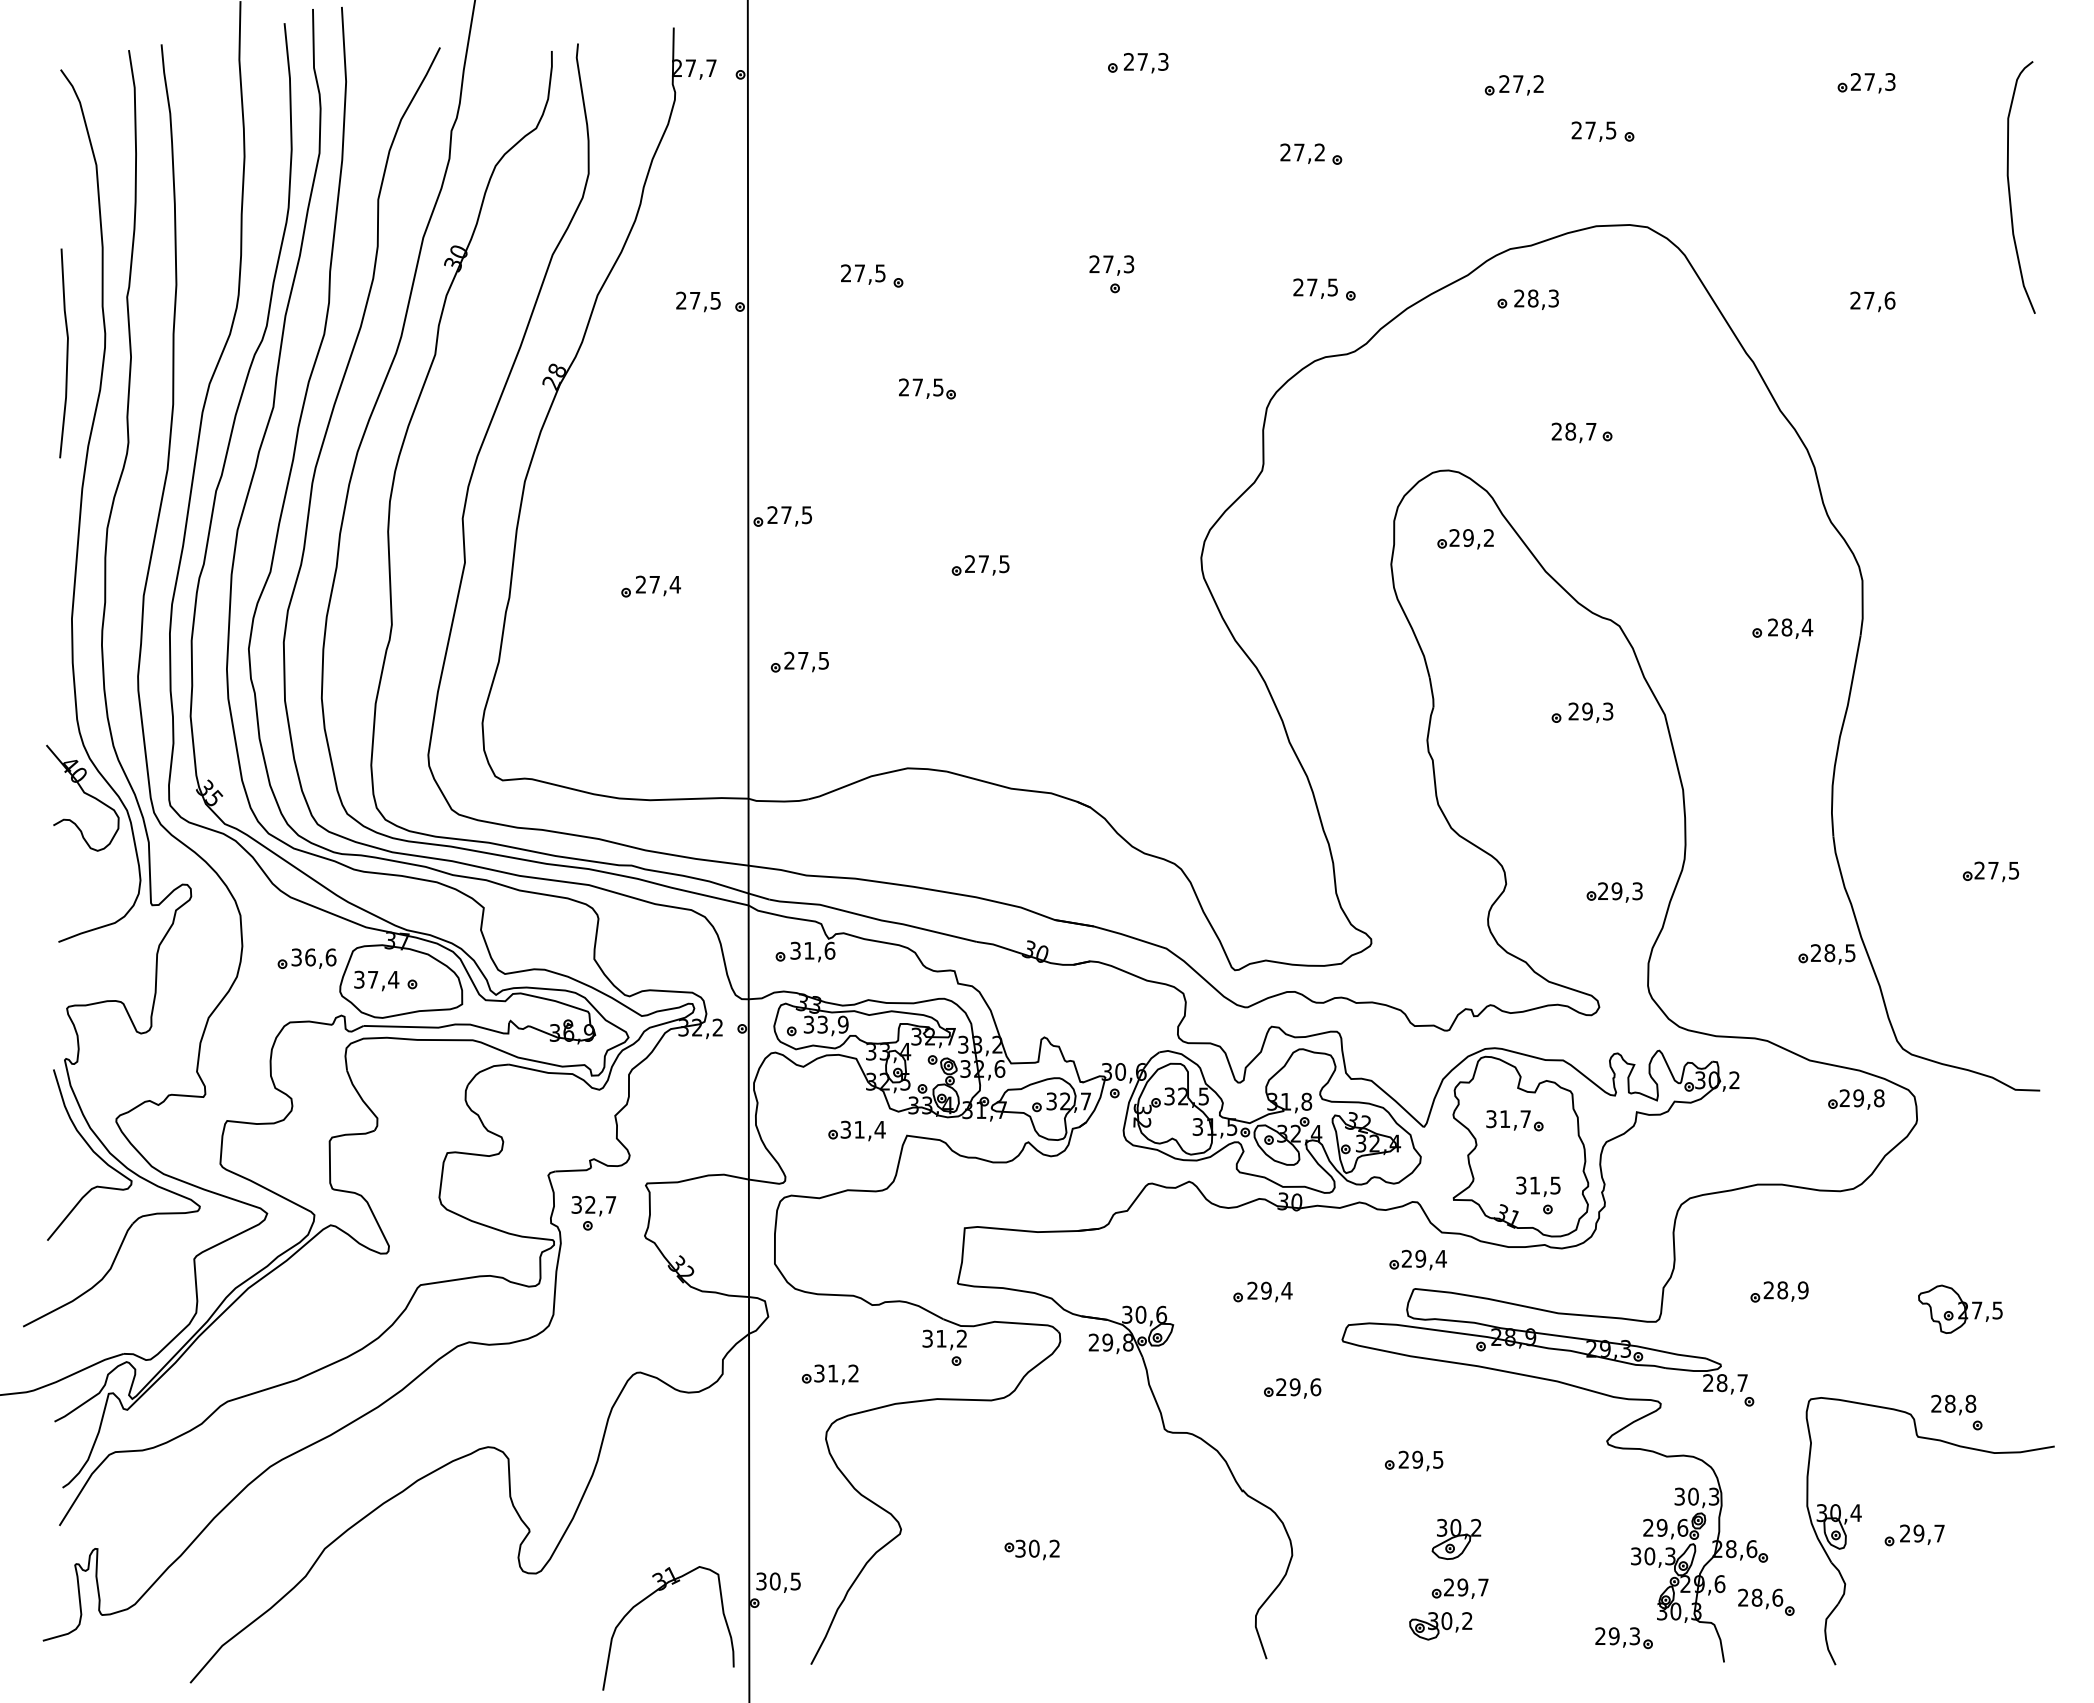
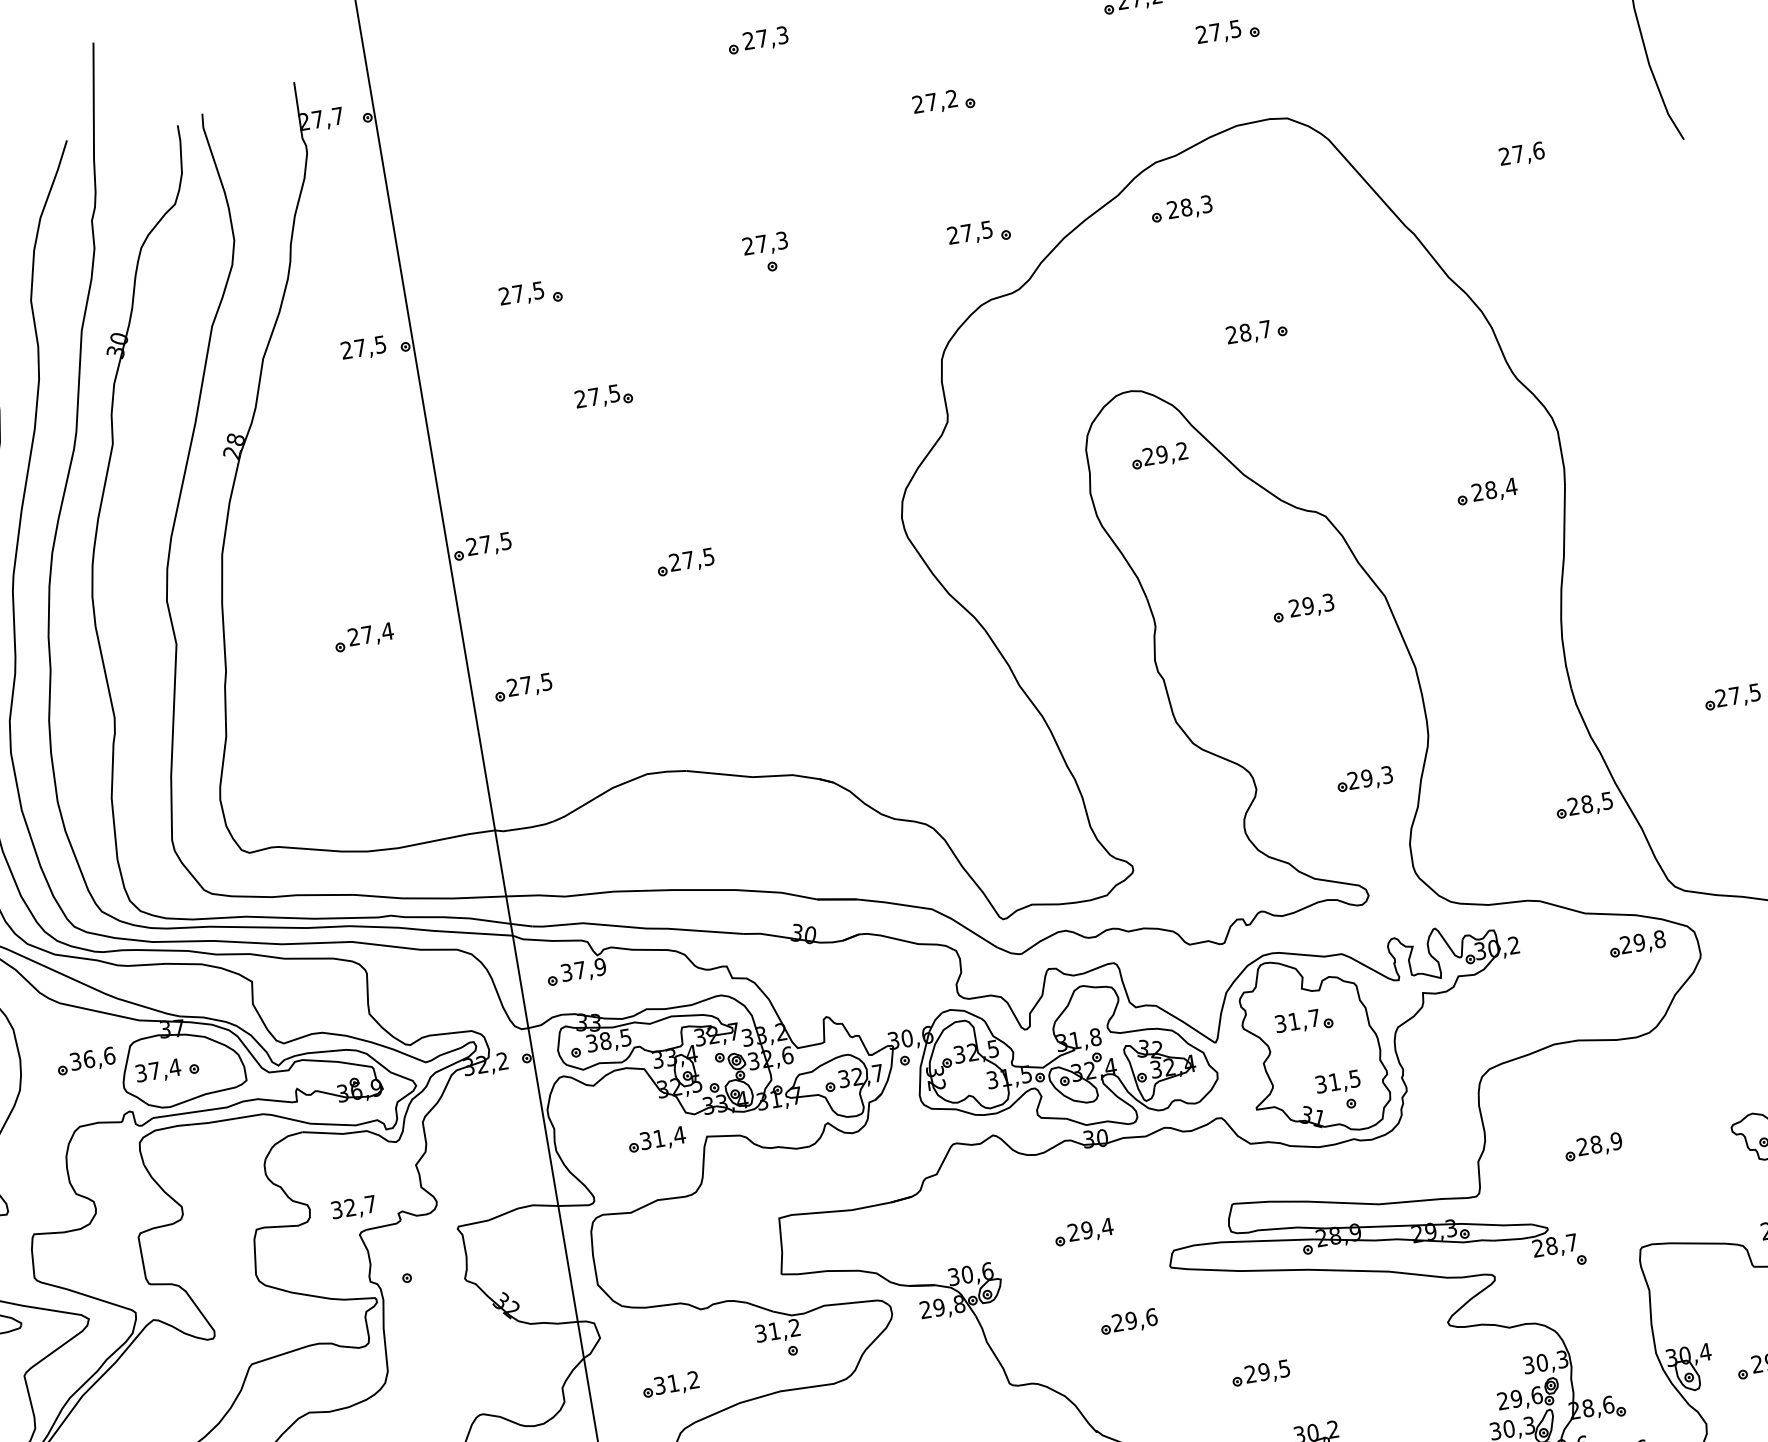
text: (819, 950) -> (590, 968), 31,6 -> 37,9
text: (832, 1024) -> (615, 1039), 33,9 -> 38,5
text: (593, 1206) -> (353, 1208), moved
part: (1417, 1259) -> (1230, 1174), removed

